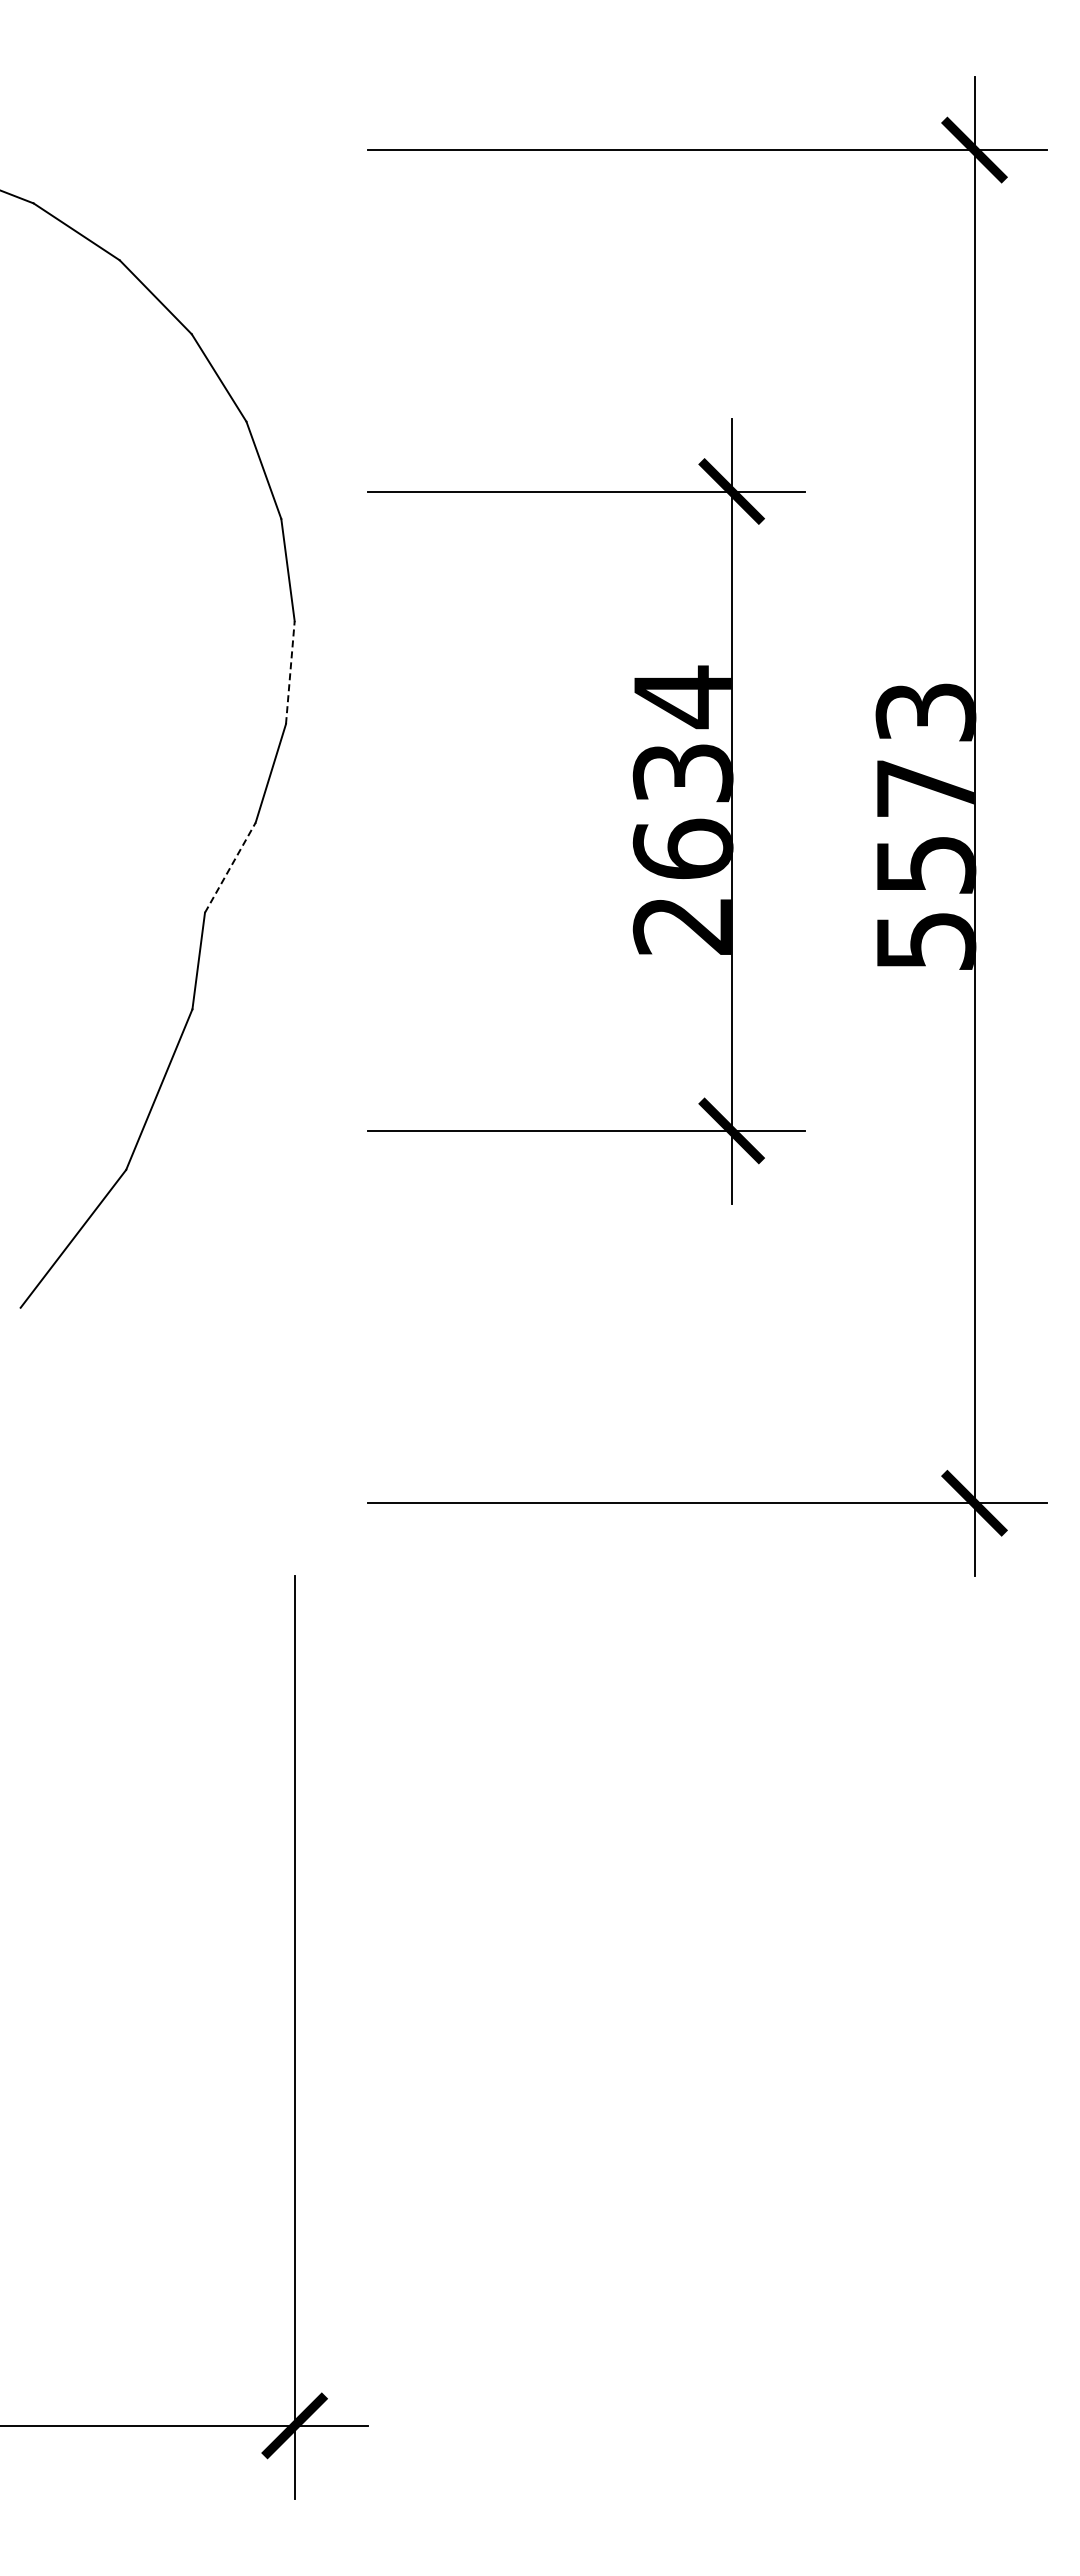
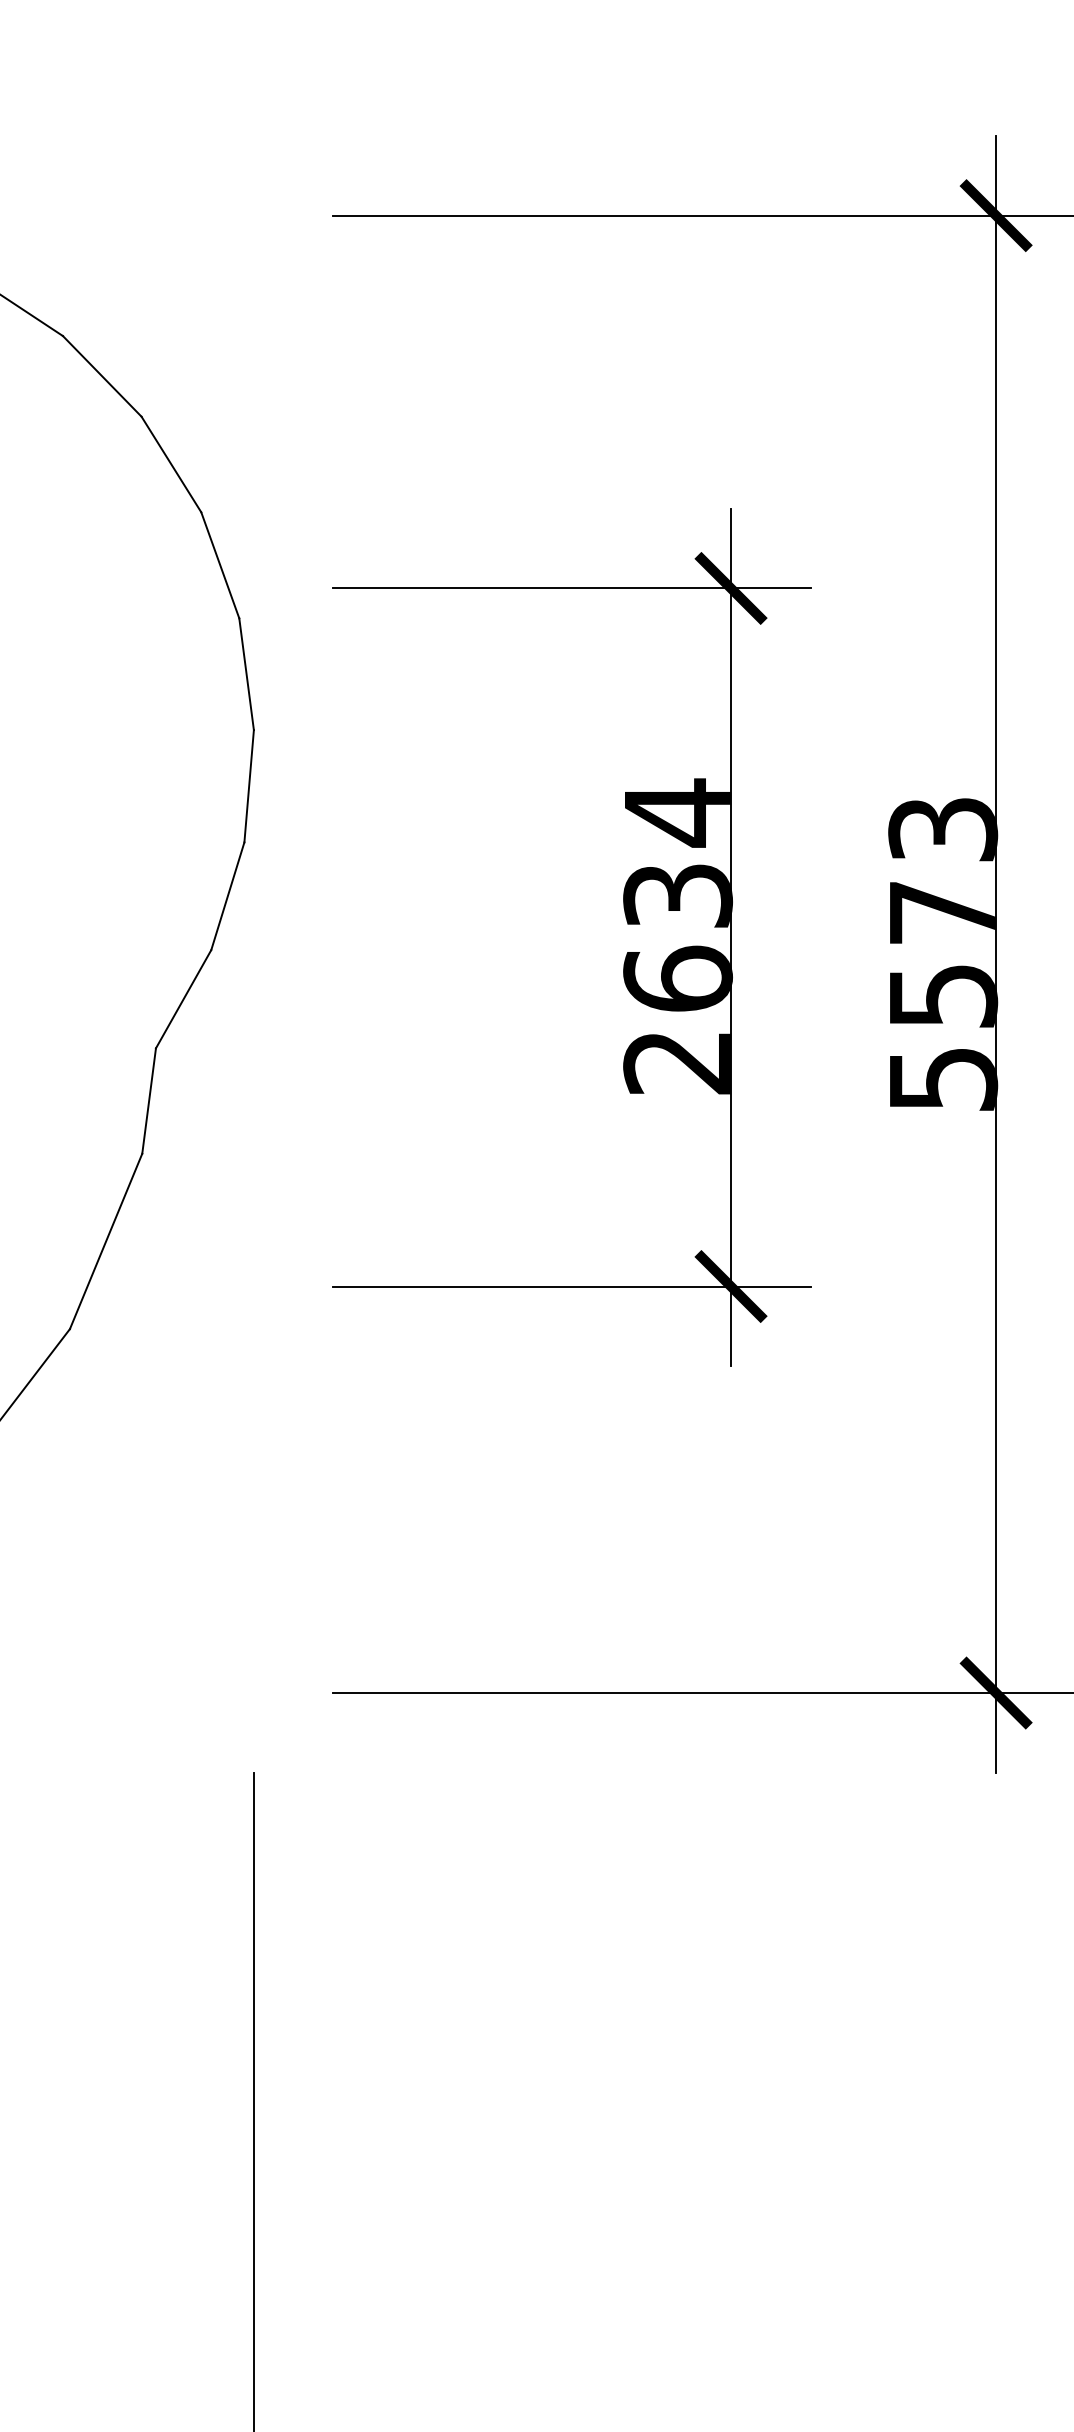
line: (290, 672) -> (249, 786), dashed -> solid
line: (230, 867) -> (183, 998), dashed -> solid

